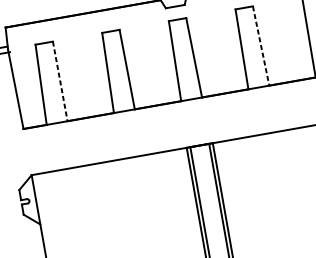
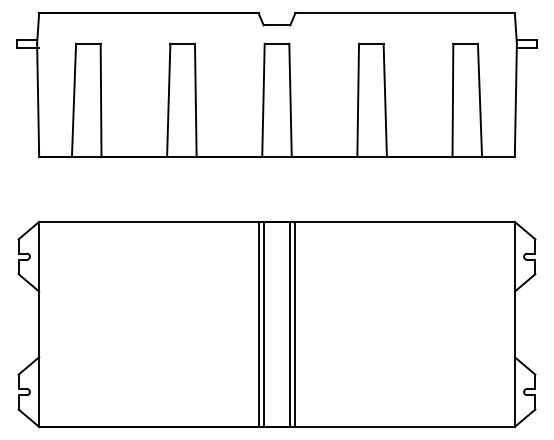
line: (261, 46) -> (385, 100), dashed -> solid
line: (60, 81) -> (101, 100), dashed -> solid

